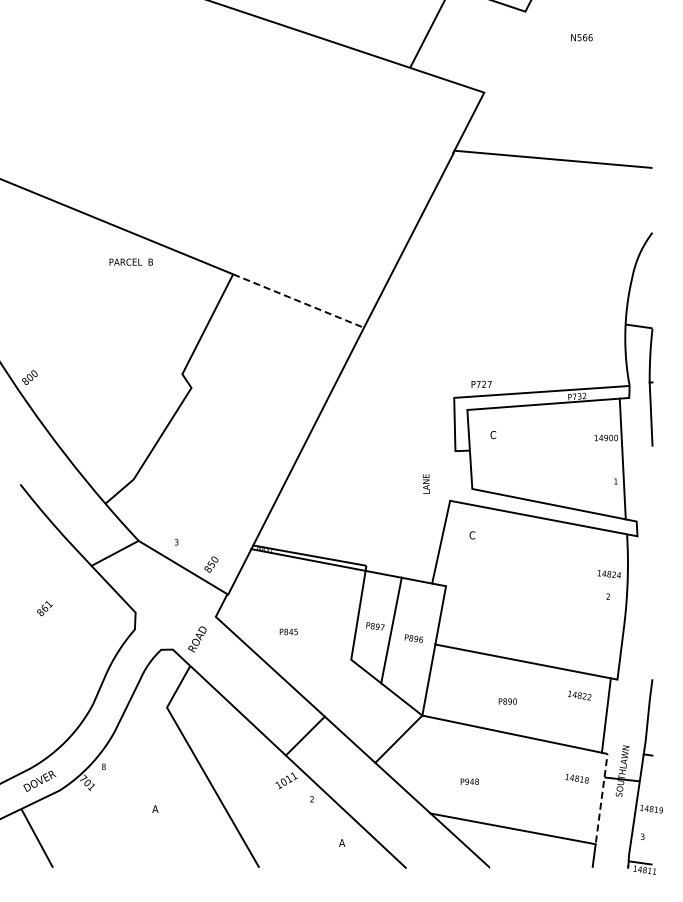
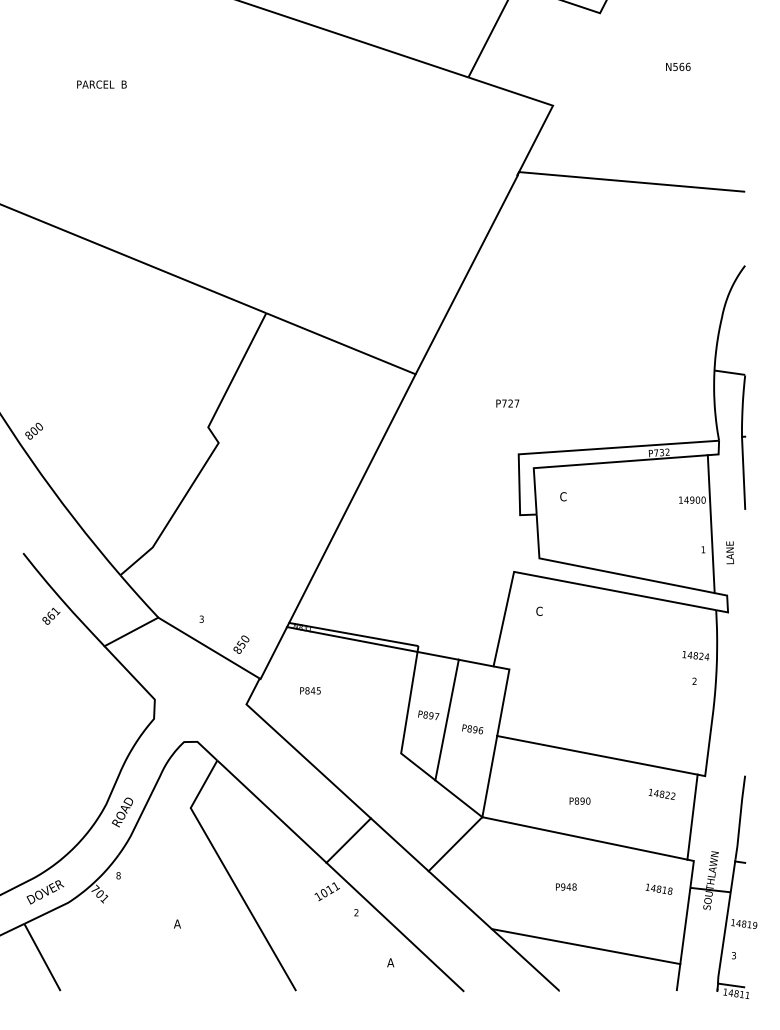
text: (581, 37) -> (677, 66), moved
text: (130, 261) -> (101, 83), moved
line: (298, 301) -> (340, 344), dashed -> solid
text: (481, 383) -> (507, 402), moved
text: (426, 483) -> (730, 552), moved
text: (44, 608) -> (50, 616), moved
text: (288, 631) -> (310, 690), moved
text: (197, 639) -> (122, 812), moved
text: (469, 781) -> (565, 886), moved
line: (602, 795) -> (688, 908), dashed -> solid

